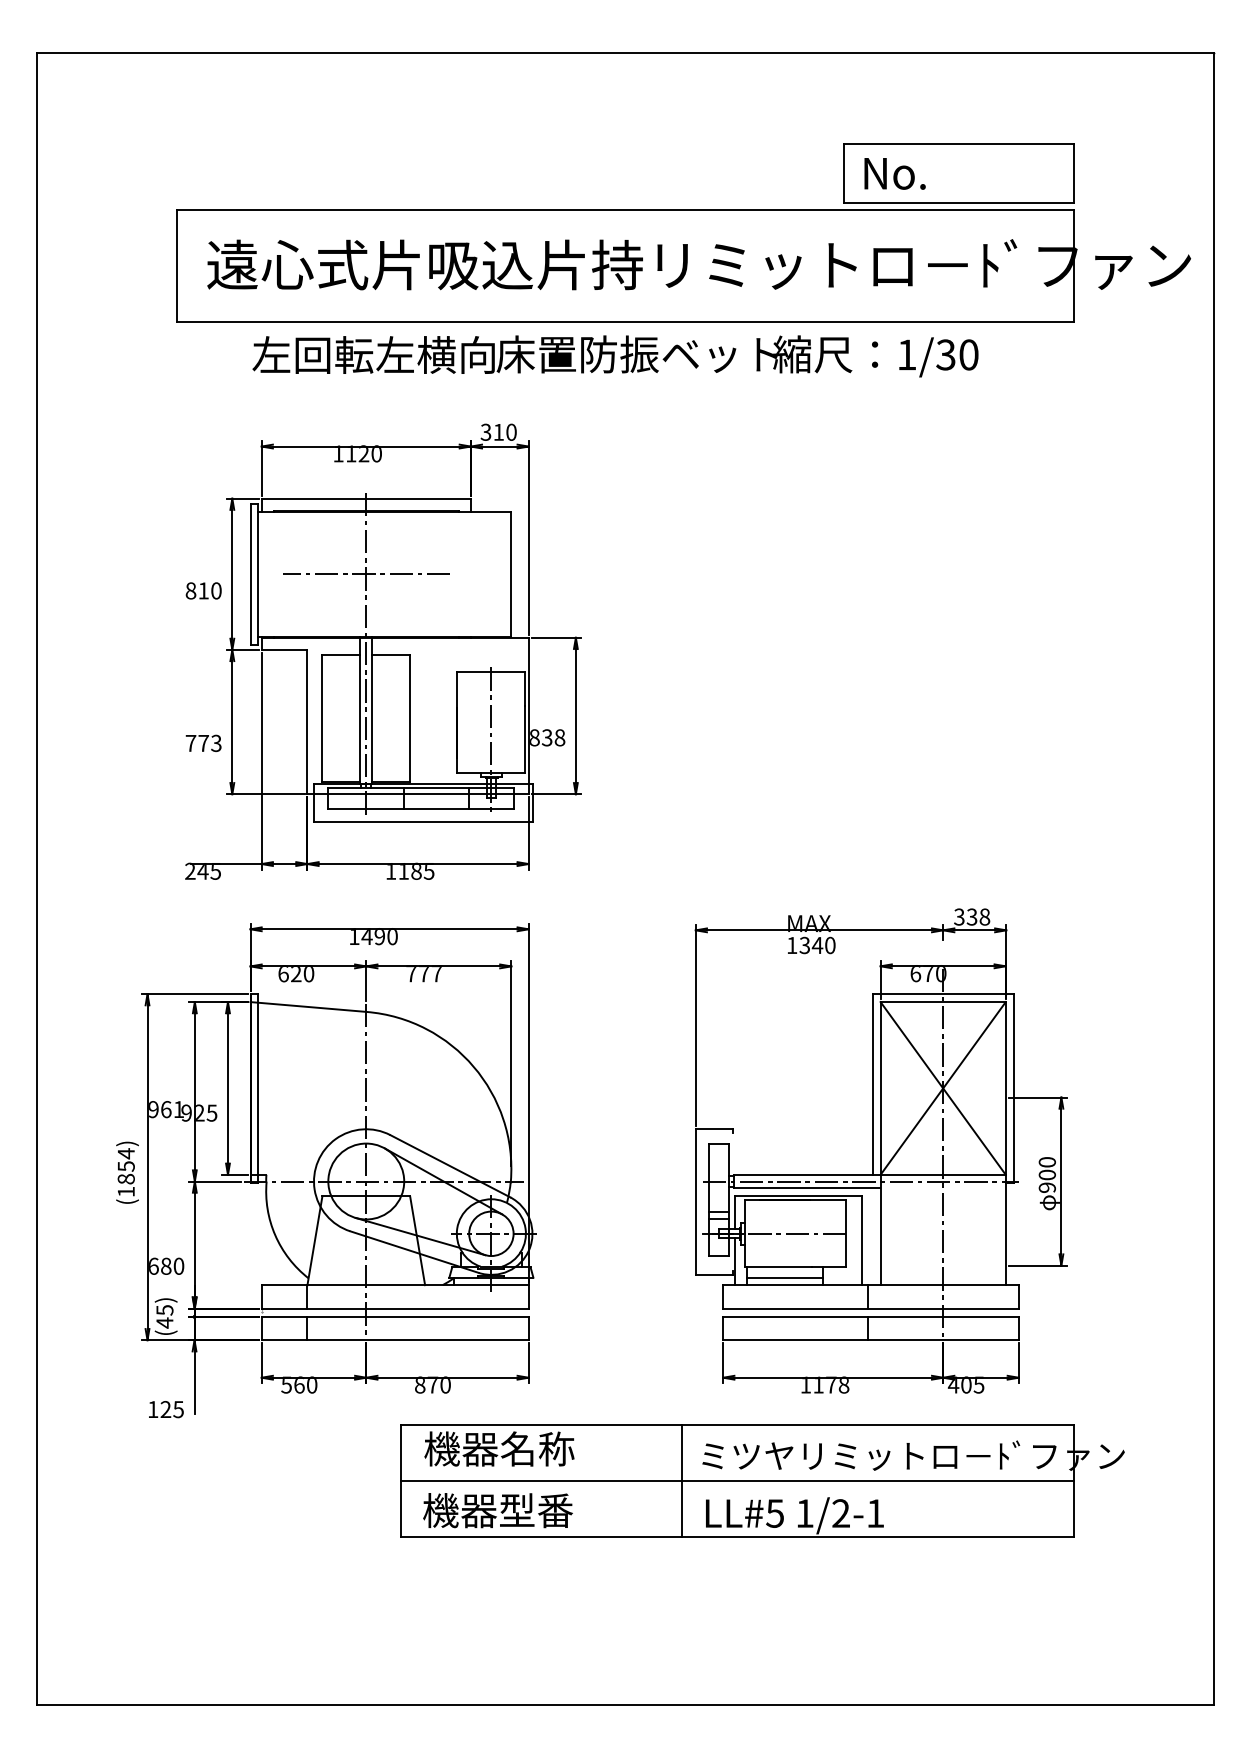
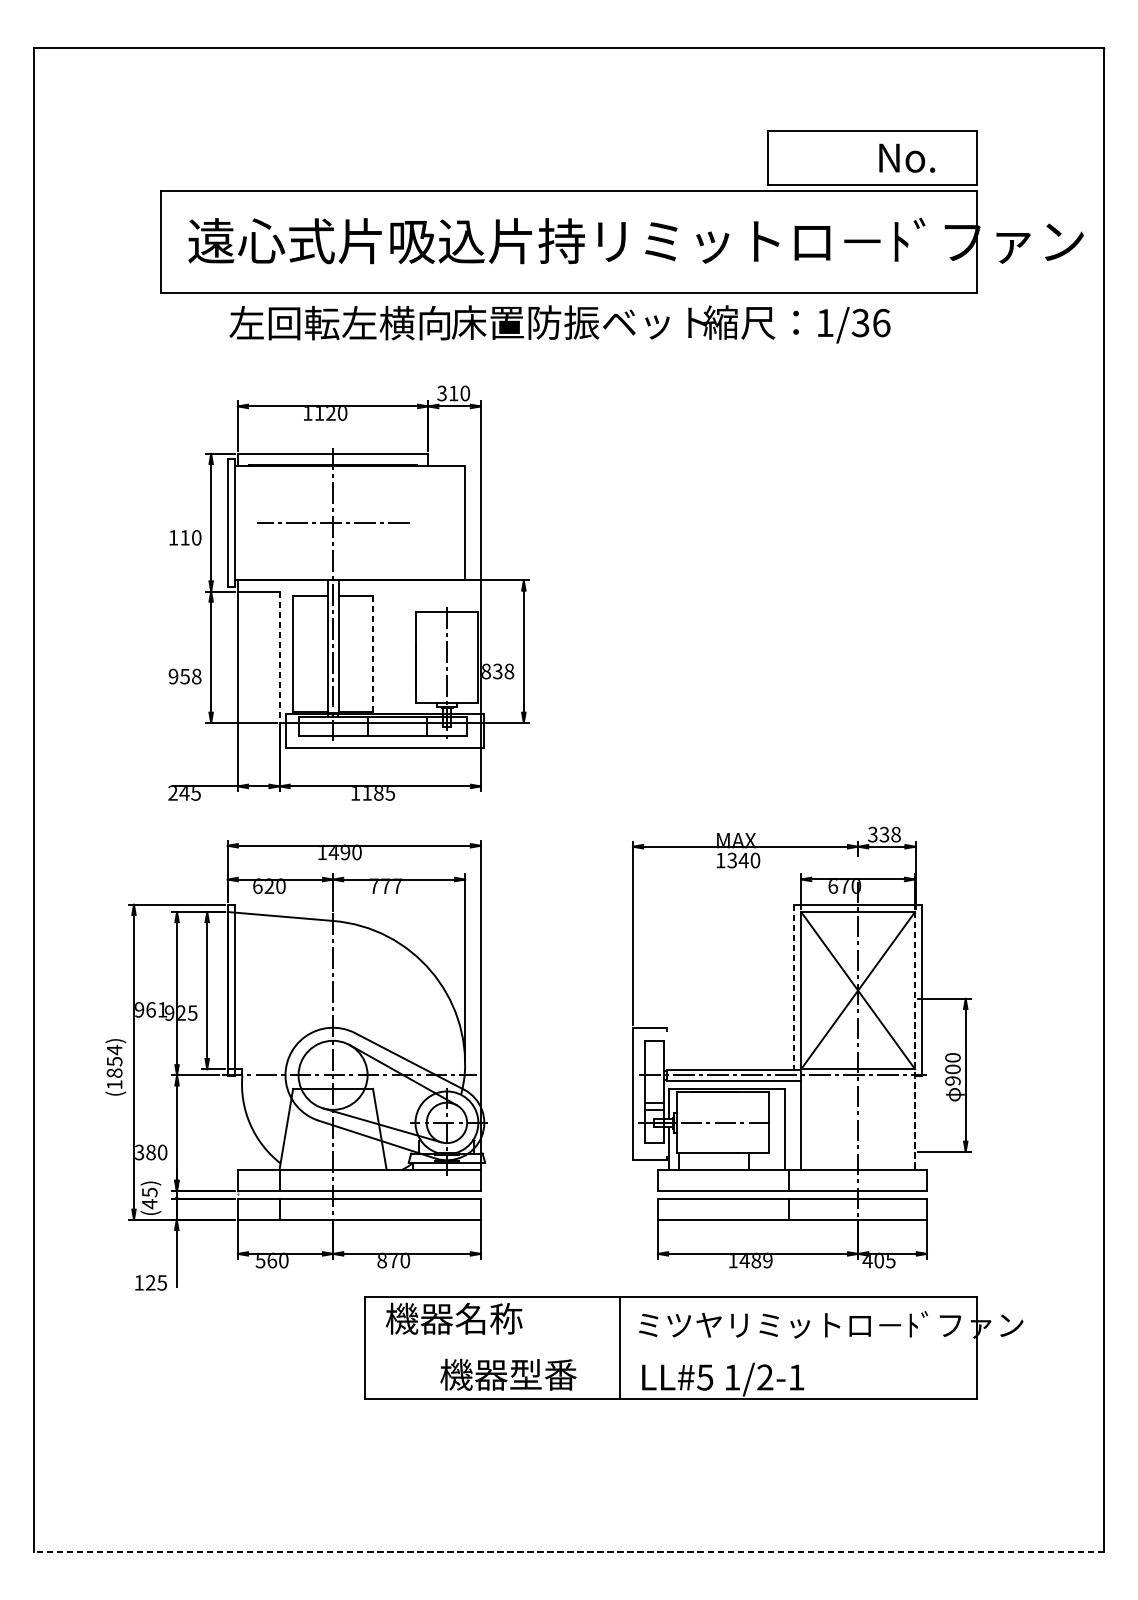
text: (894, 173) -> (906, 157), moved
text: (968, 354) -> (881, 322), 1/30 -> 1/36
text: (190, 590) -> (173, 537), 810 -> 110
line: (410, 718) -> (373, 653), solid -> dashed
line: (307, 722) -> (279, 657), solid -> dashed
text: (203, 743) -> (184, 676), 773 -> 958
line: (872, 1084) -> (793, 987), solid -> dashed
line: (1005, 1143) -> (914, 1040), solid -> dashed
text: (153, 1265) -> (139, 1151), 680 -> 380
line: (784, 1277) -> (713, 1162), removed
text: (830, 1384) -> (755, 1260), 1178 -> 1489
line: (737, 1481) -> (670, 1348), removed
text: (497, 1510) -> (508, 1374), moved
line: (625, 1705) -> (569, 1552), solid -> dashed

